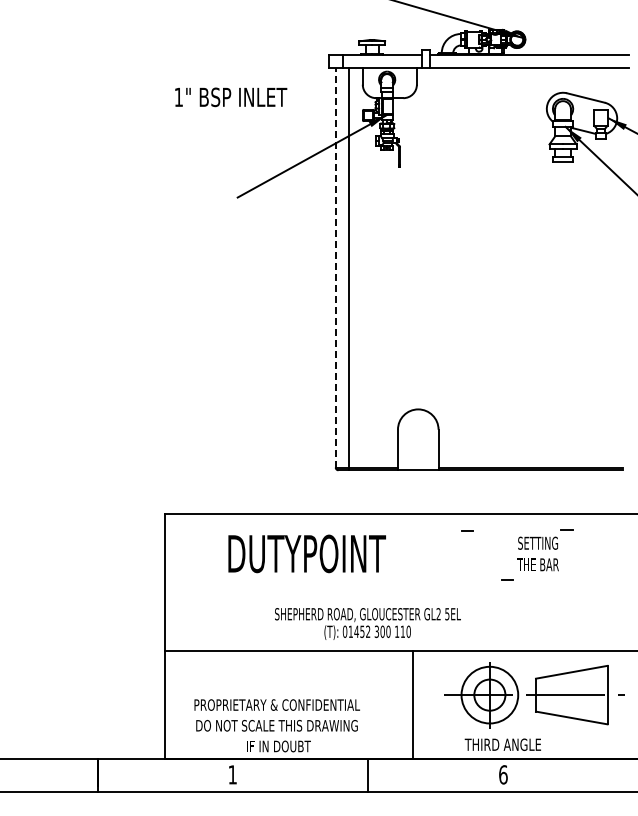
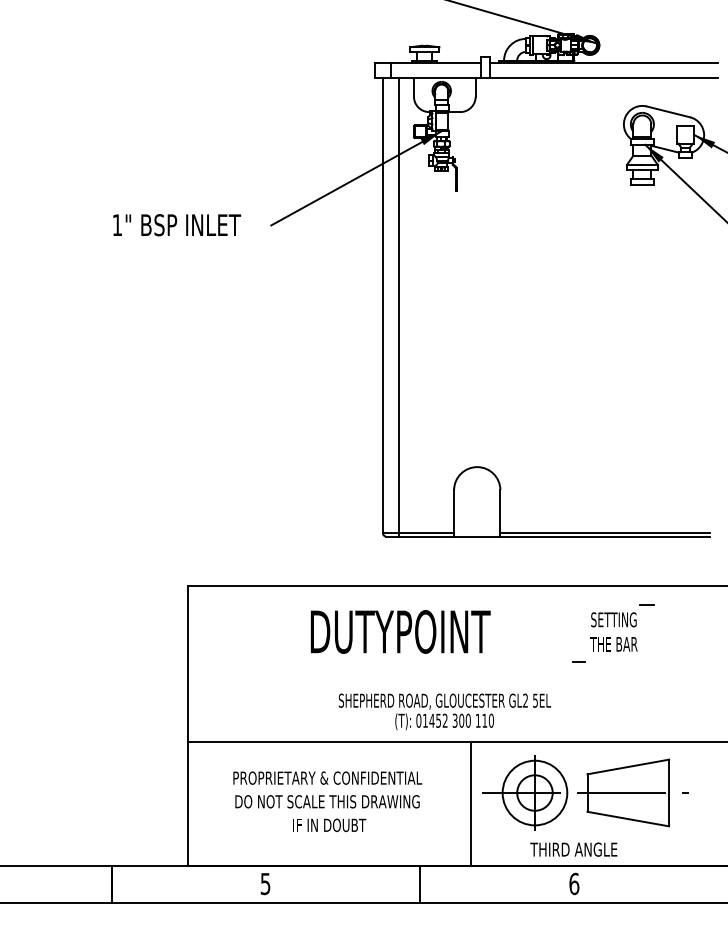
text: (231, 97) -> (177, 225), moved
line: (335, 268) -> (382, 306), dashed -> solid
line: (467, 530) -> (533, 605), removed
text: (306, 553) -> (399, 631), moved
text: (367, 623) -> (444, 711), moved
part: (534, 695) -> (585, 793), moved
text: (276, 725) -> (326, 801), moved
text: (232, 774) -> (265, 883), 1 -> 5

